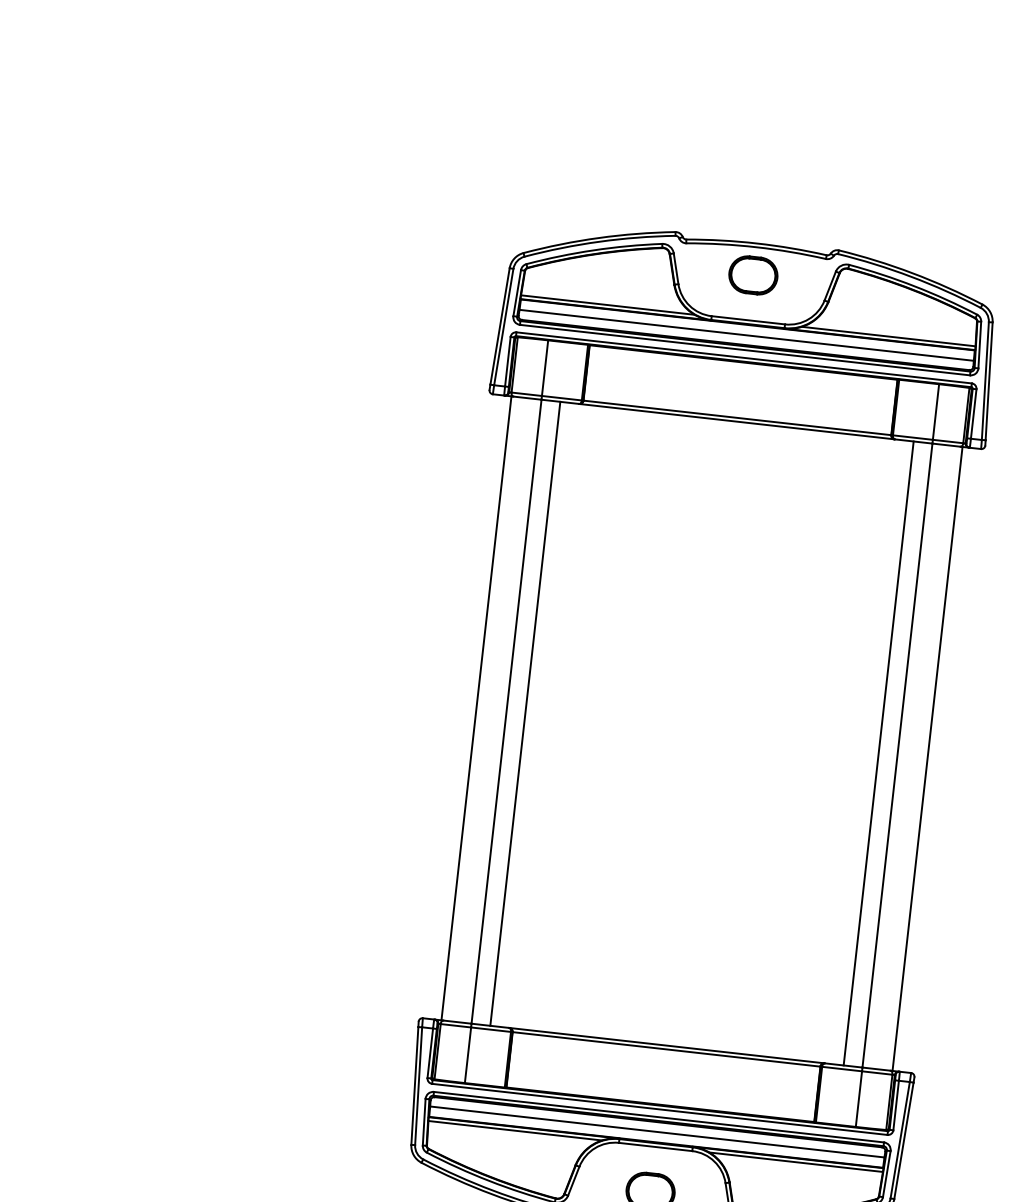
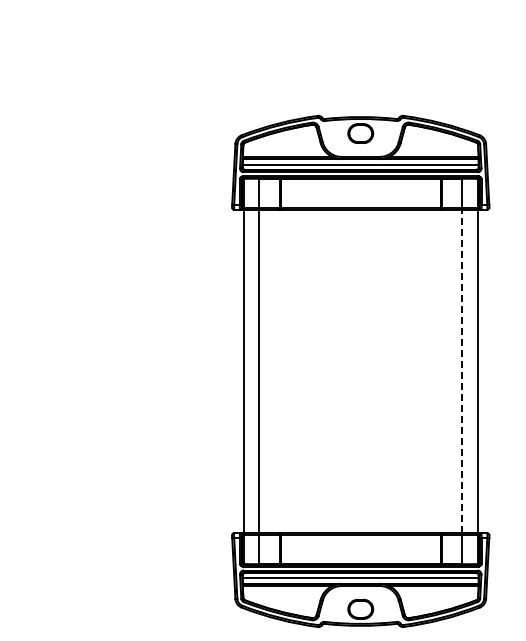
line: (526, 713) -> (269, 371), removed
line: (878, 753) -> (452, 371), removed
line: (898, 755) -> (462, 371), solid -> dashed

